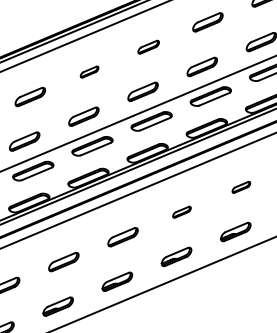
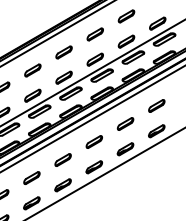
part: (147, 47) -> (63, 52), size x1.43
part: (88, 72) -> (32, 70), size x1.67
part: (241, 186) -> (125, 123), size x1.67
part: (180, 211) -> (93, 141), size x1.67

